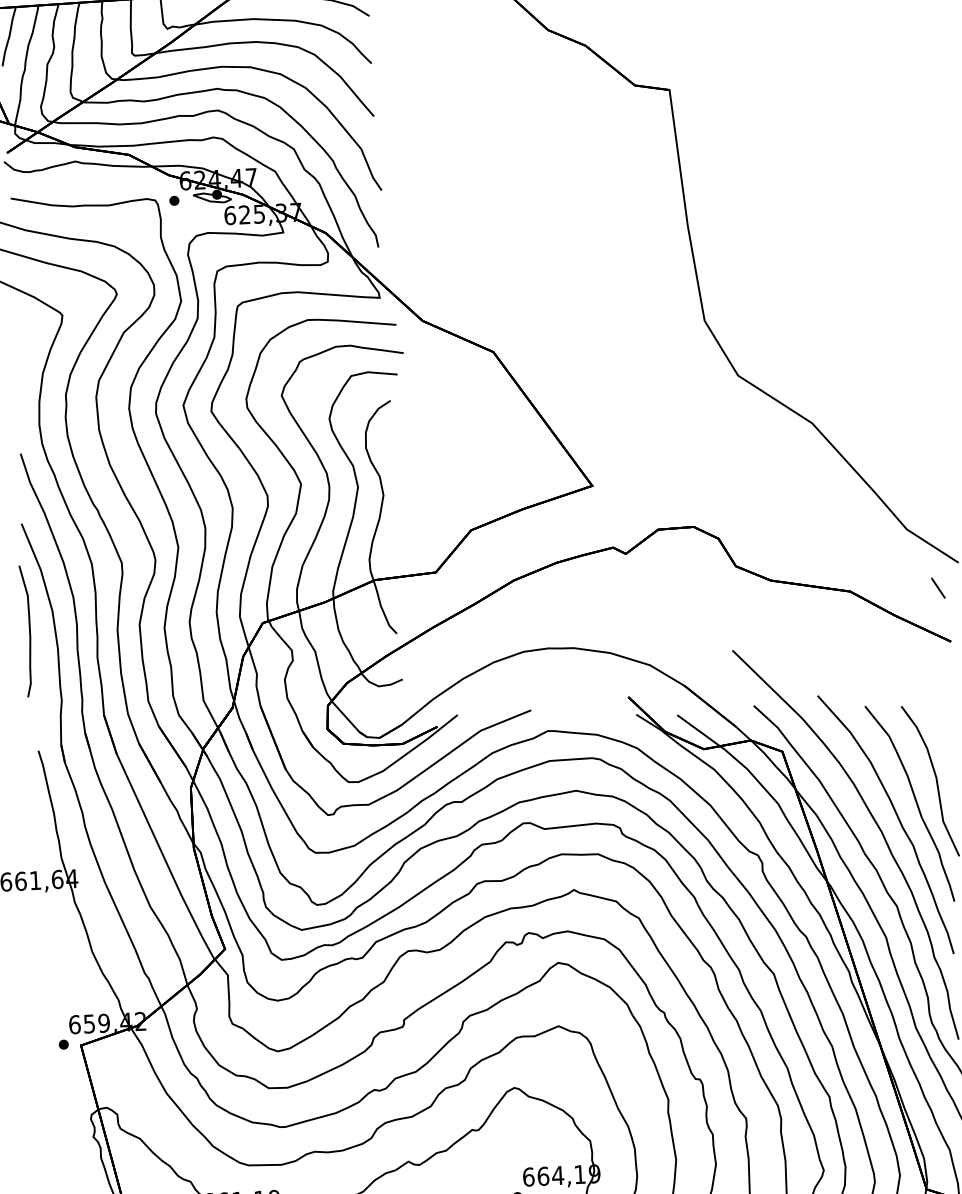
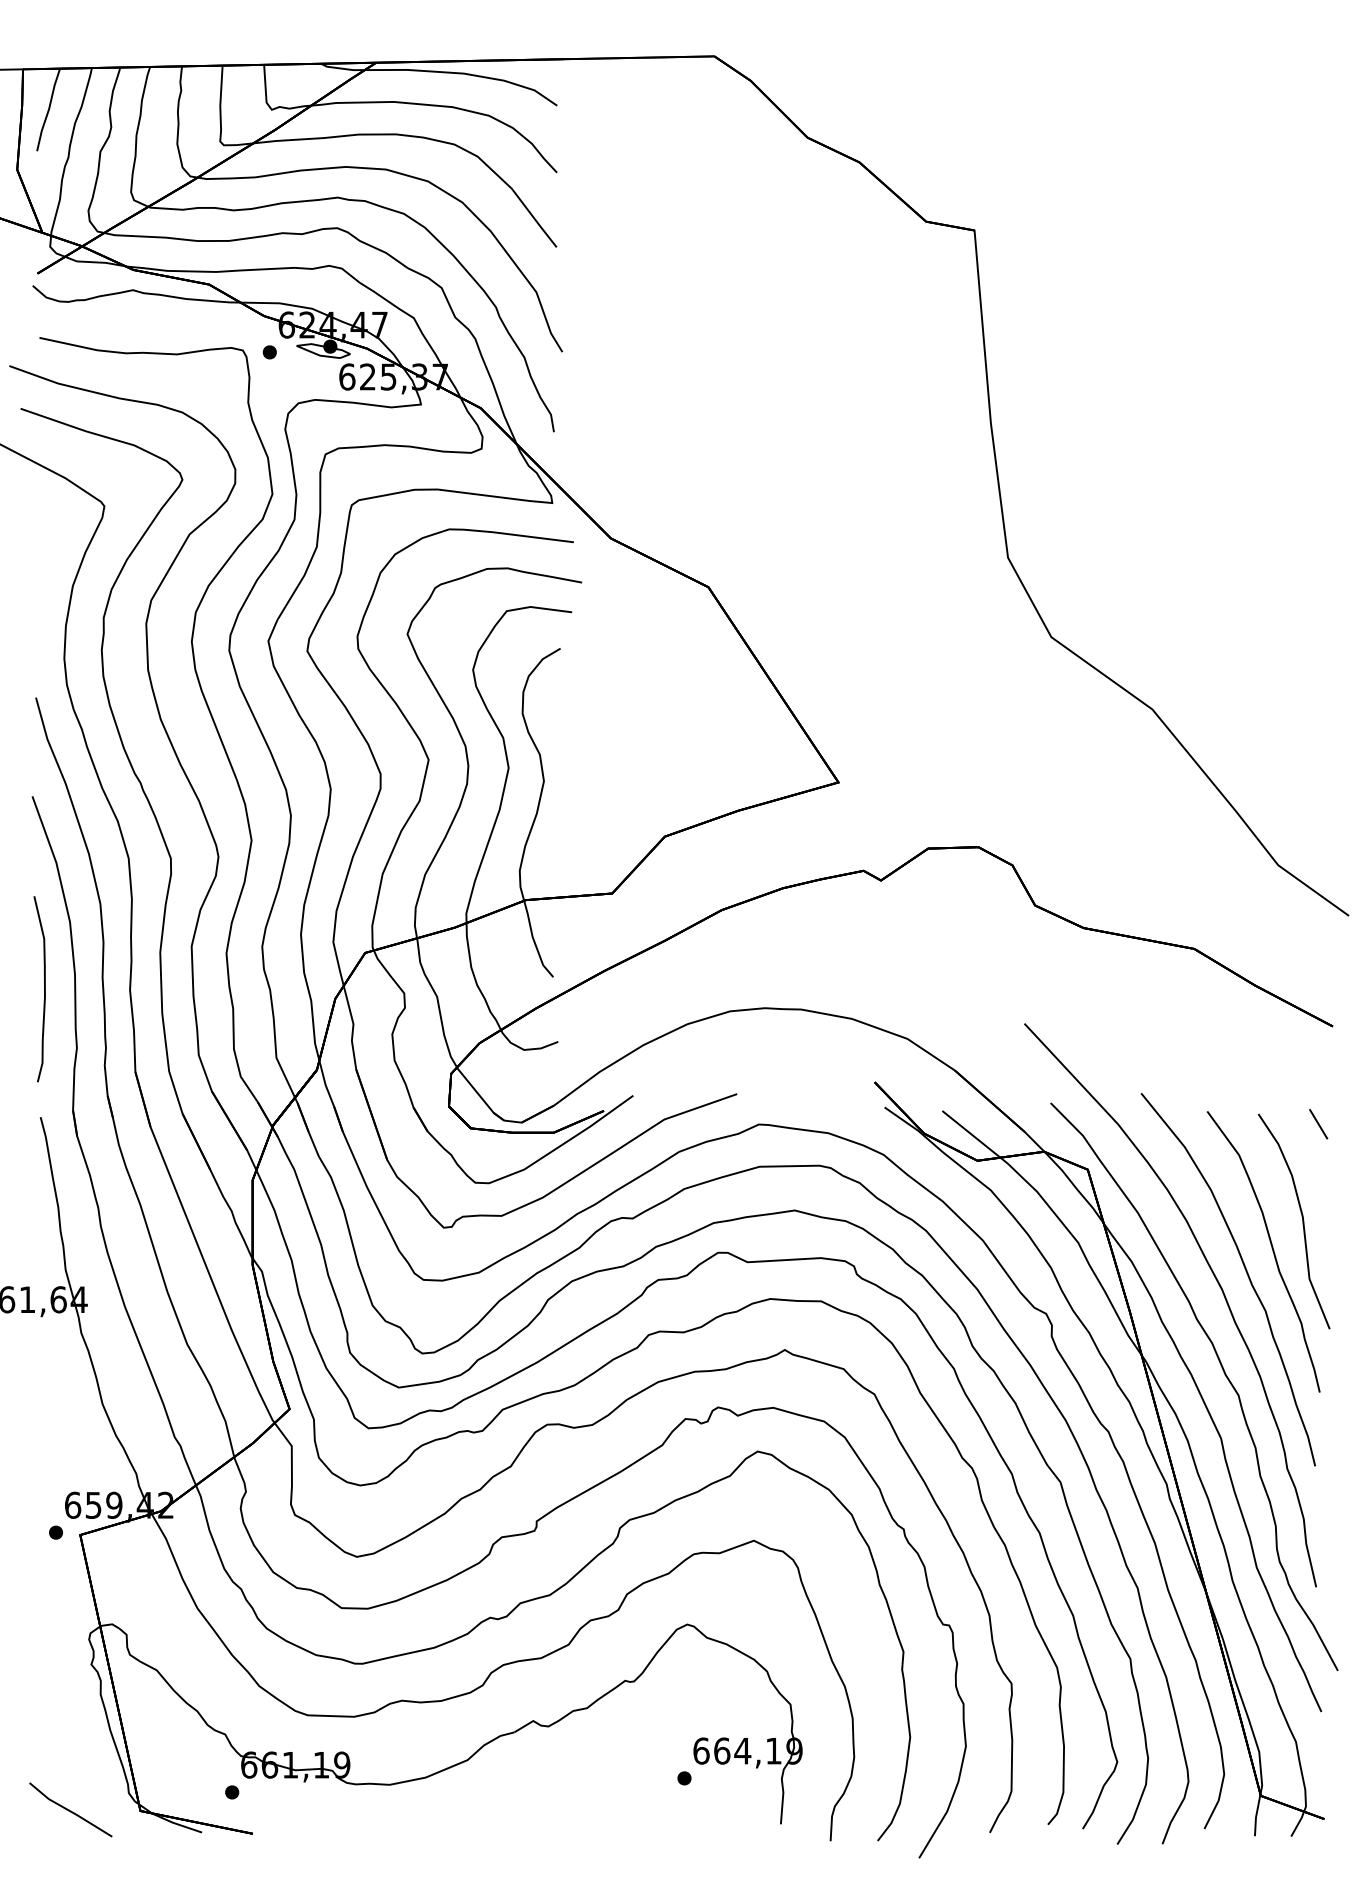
line: (938, 588) -> (1318, 1124), moved
part: (26, 631) -> (39, 989), moved

